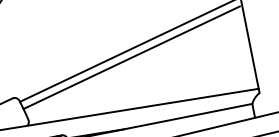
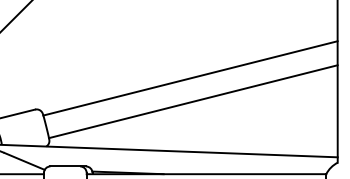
line: (131, 57) -> (193, 101), moved

